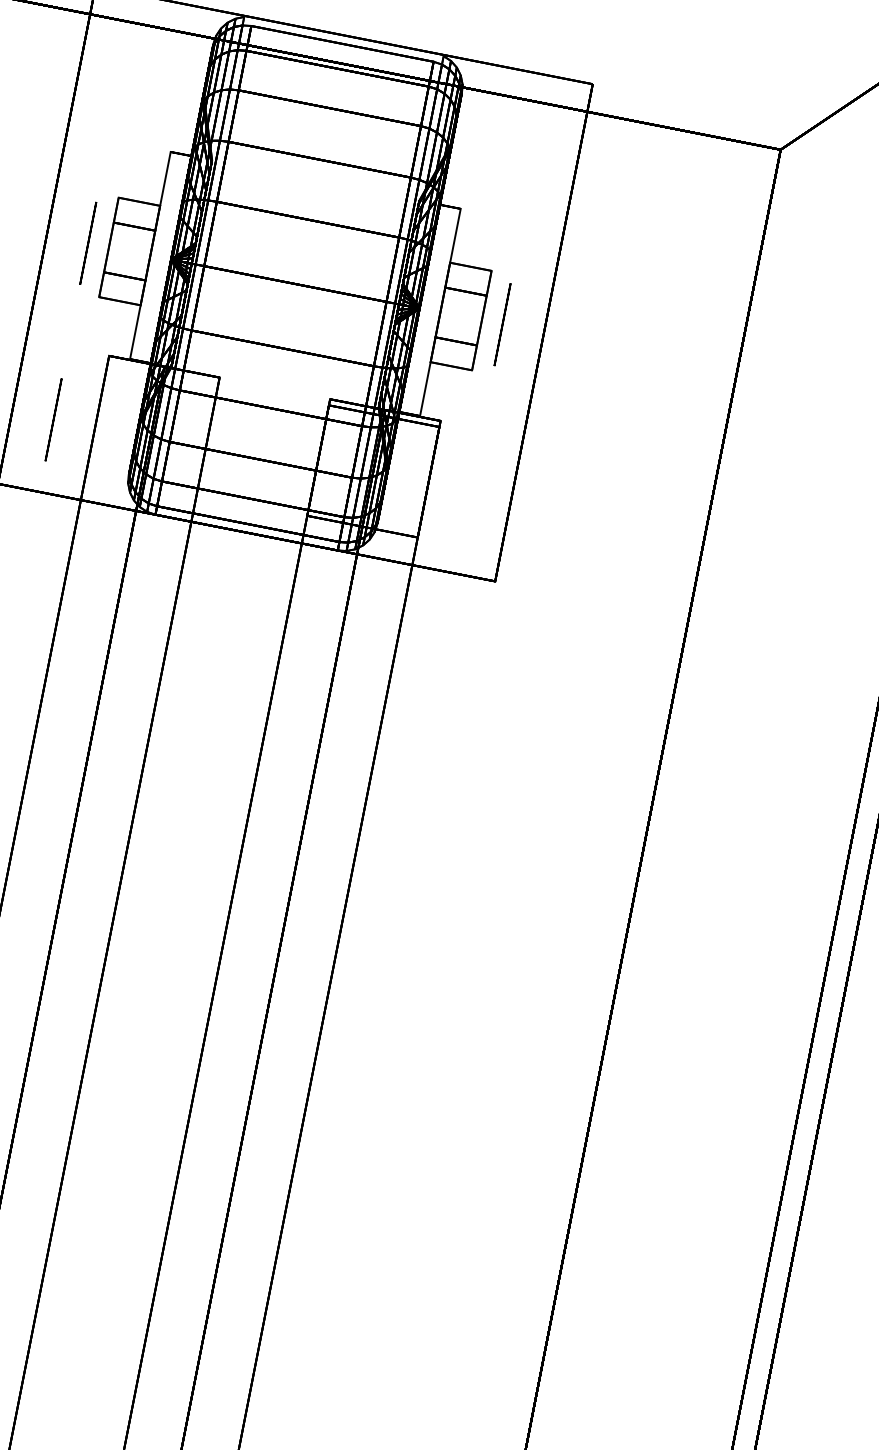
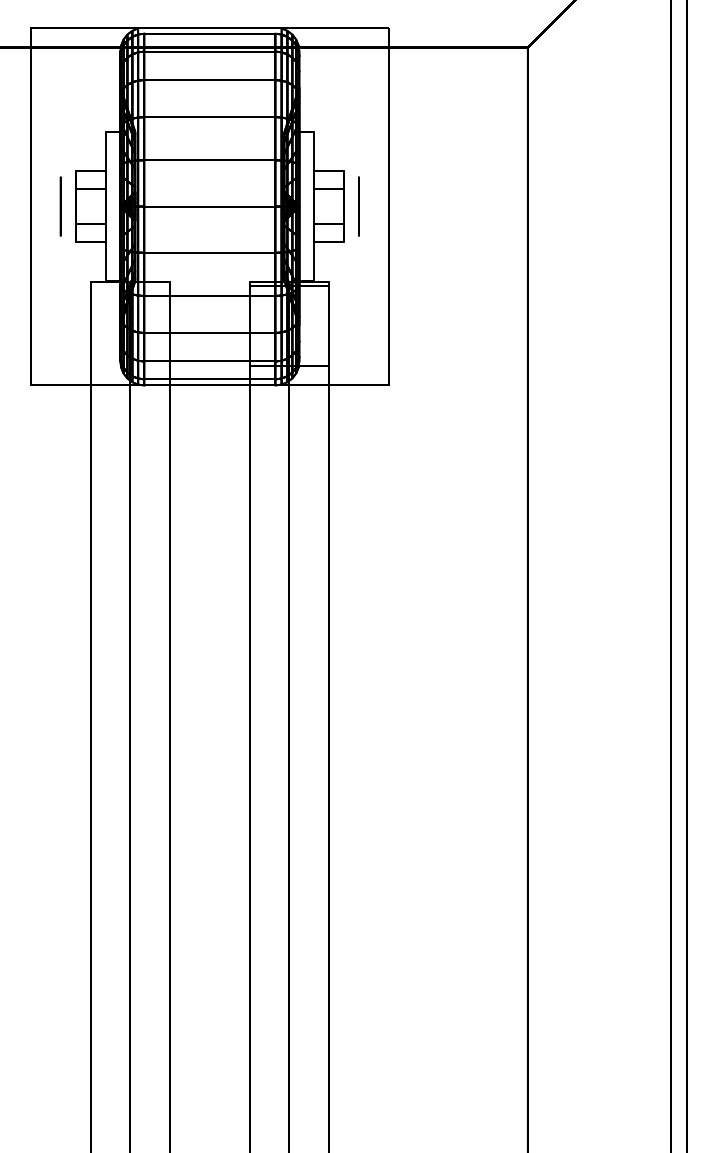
circle: (53, 419) -> (60, 333), removed

